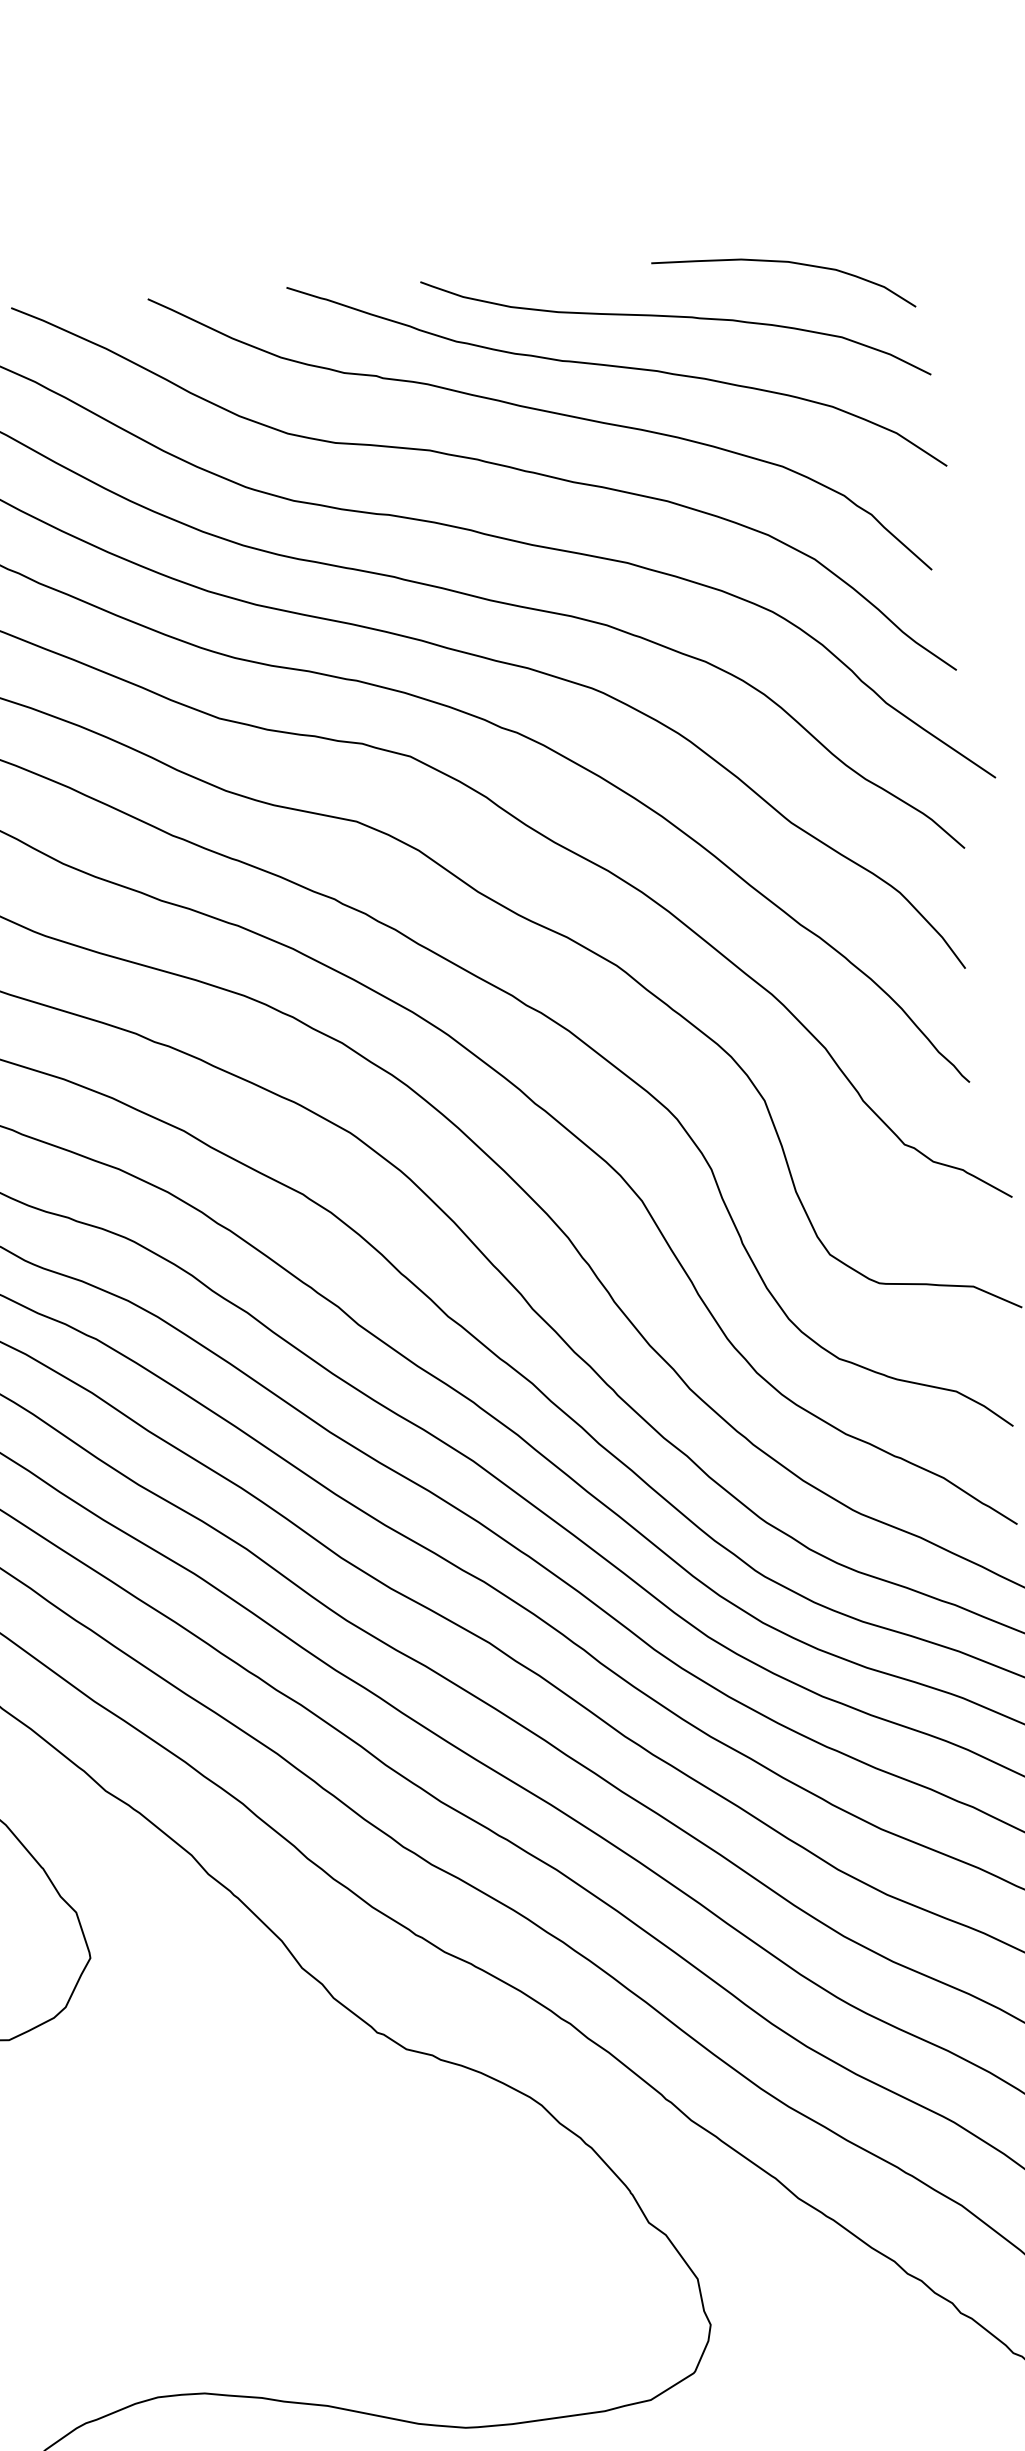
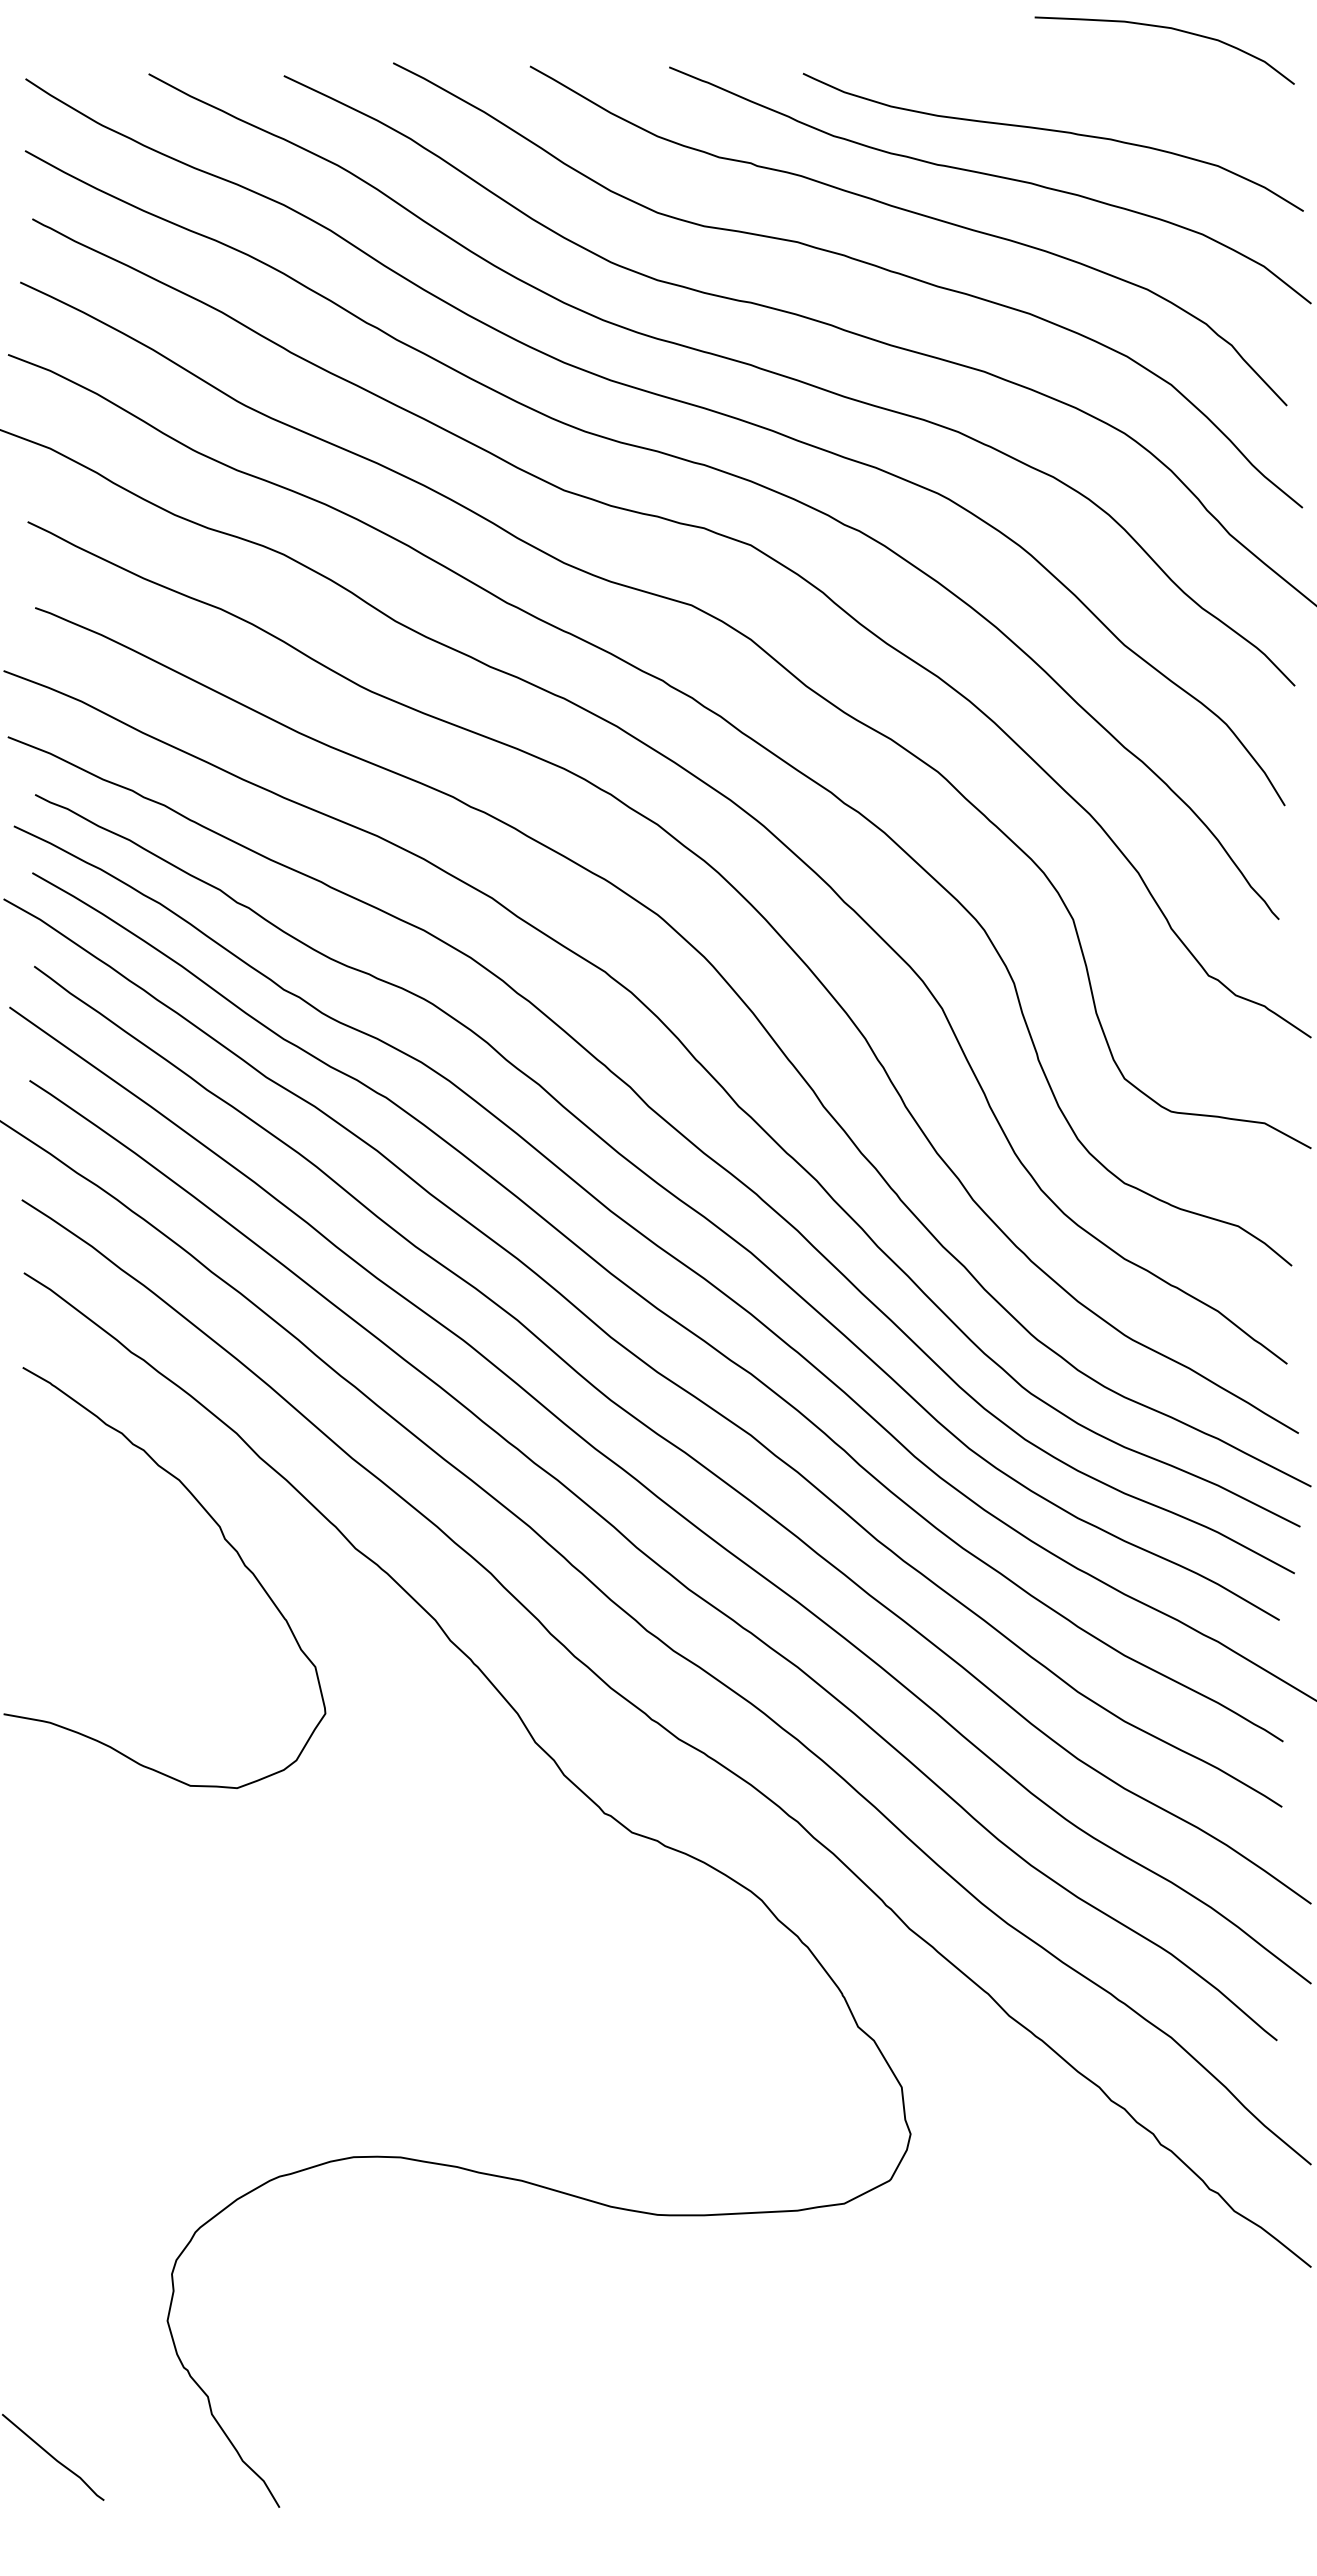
curve: (781, 262) -> (1164, 28), moved

